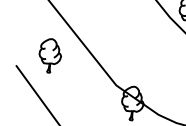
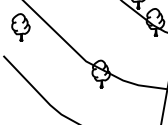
part: (49, 55) -> (20, 27), moved

